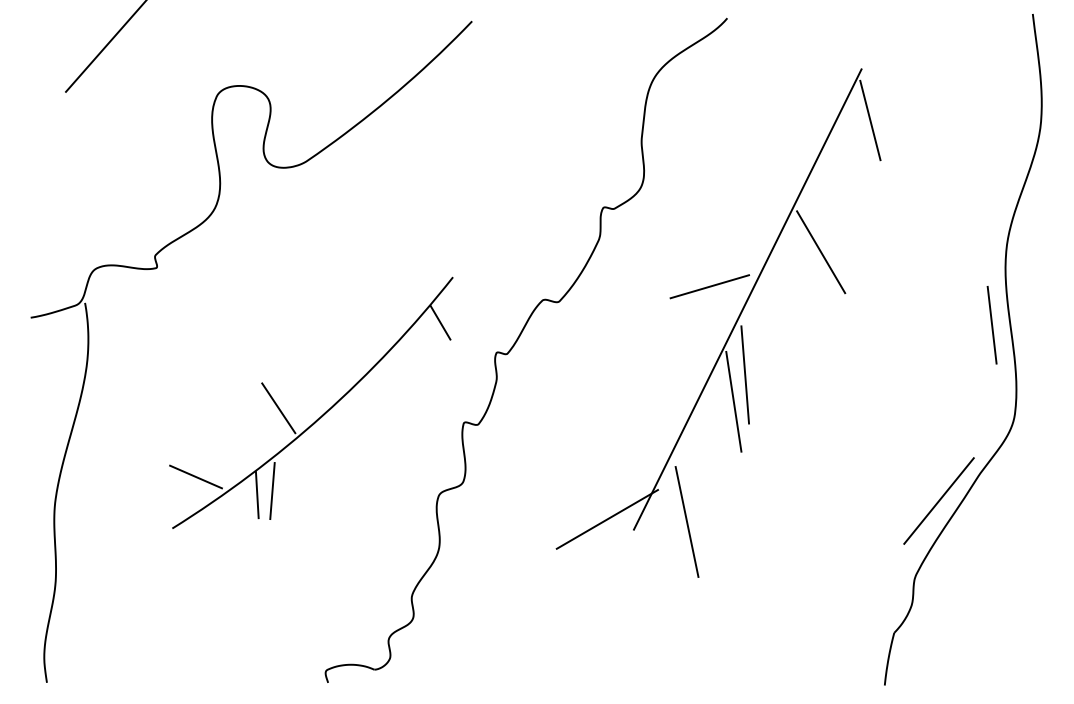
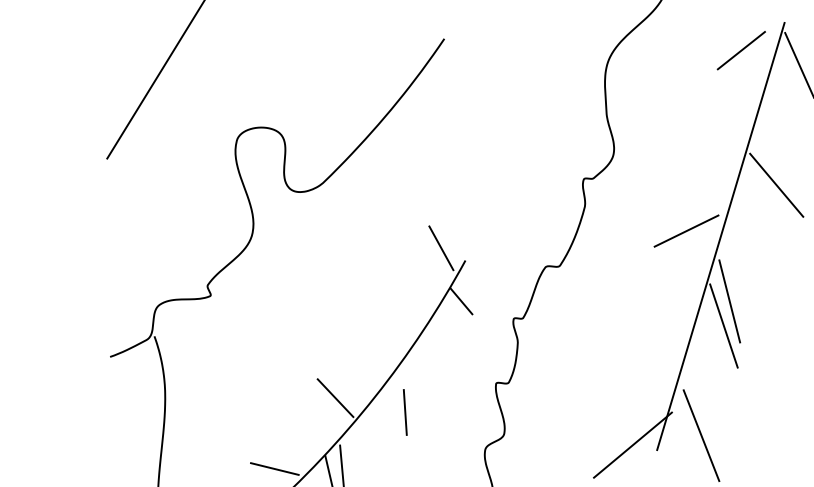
line: (806, 92) -> (740, 50), added
line: (427, 258) -> (440, 248), added
line: (354, 437) -> (404, 412), added

